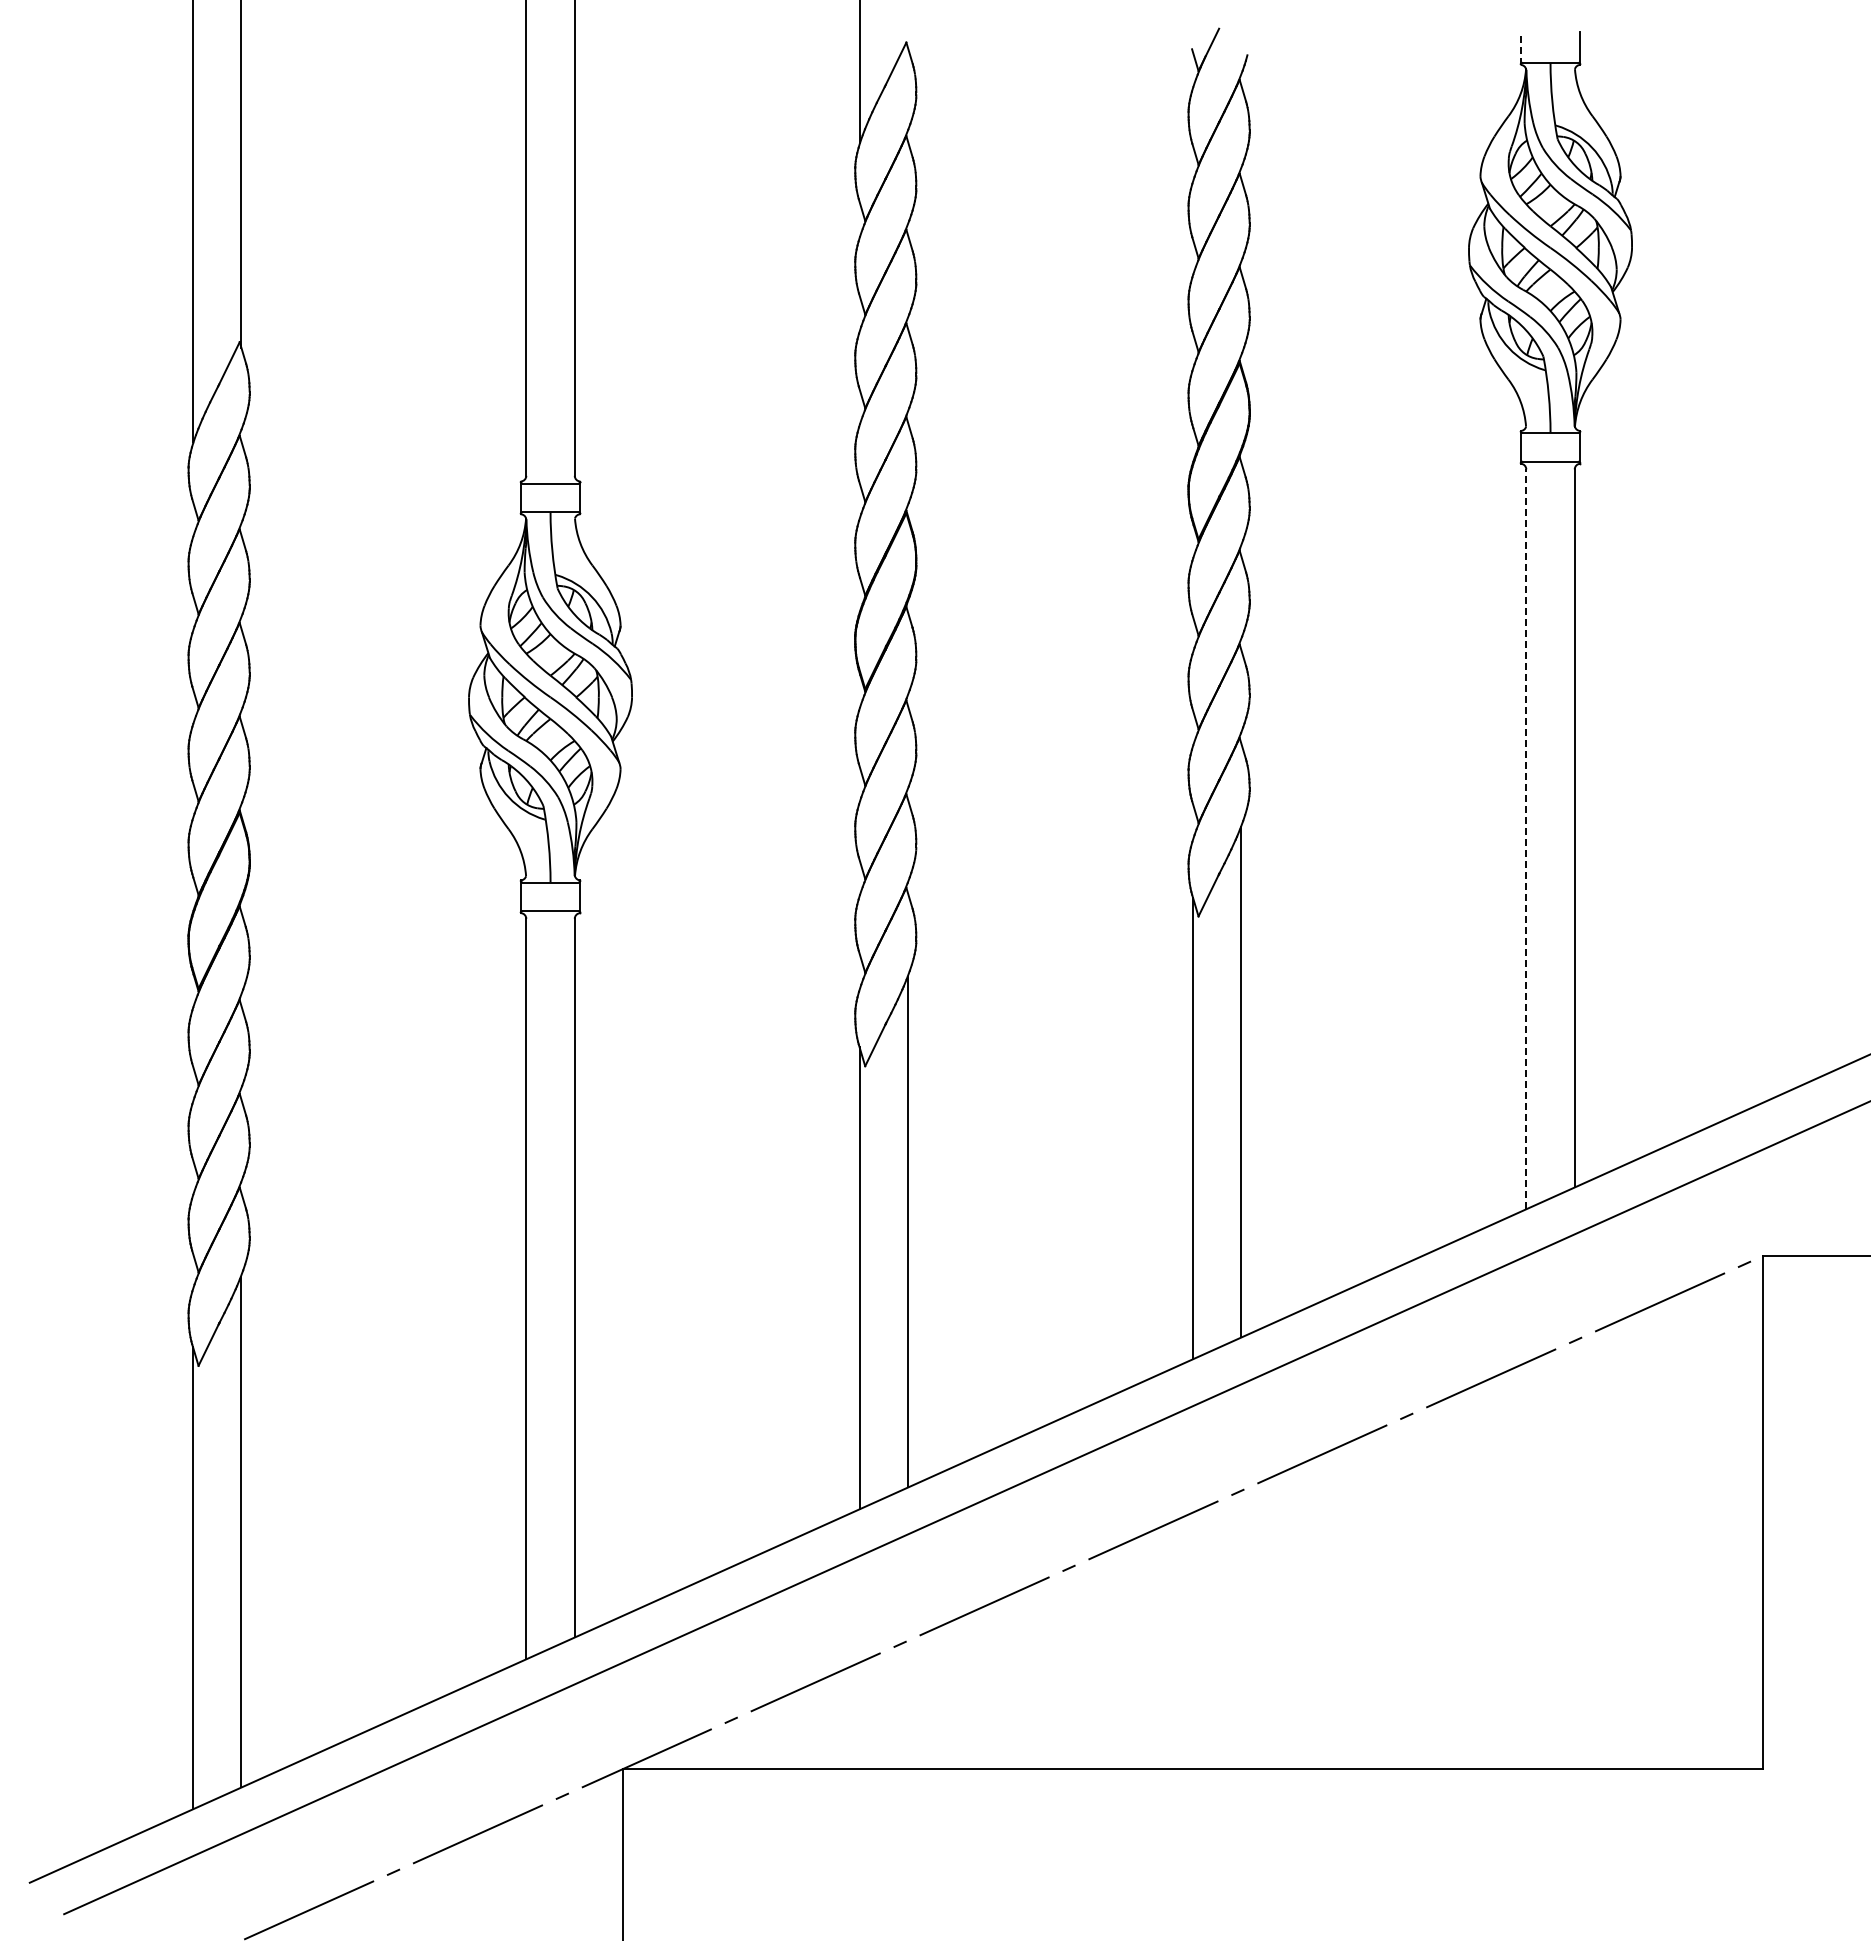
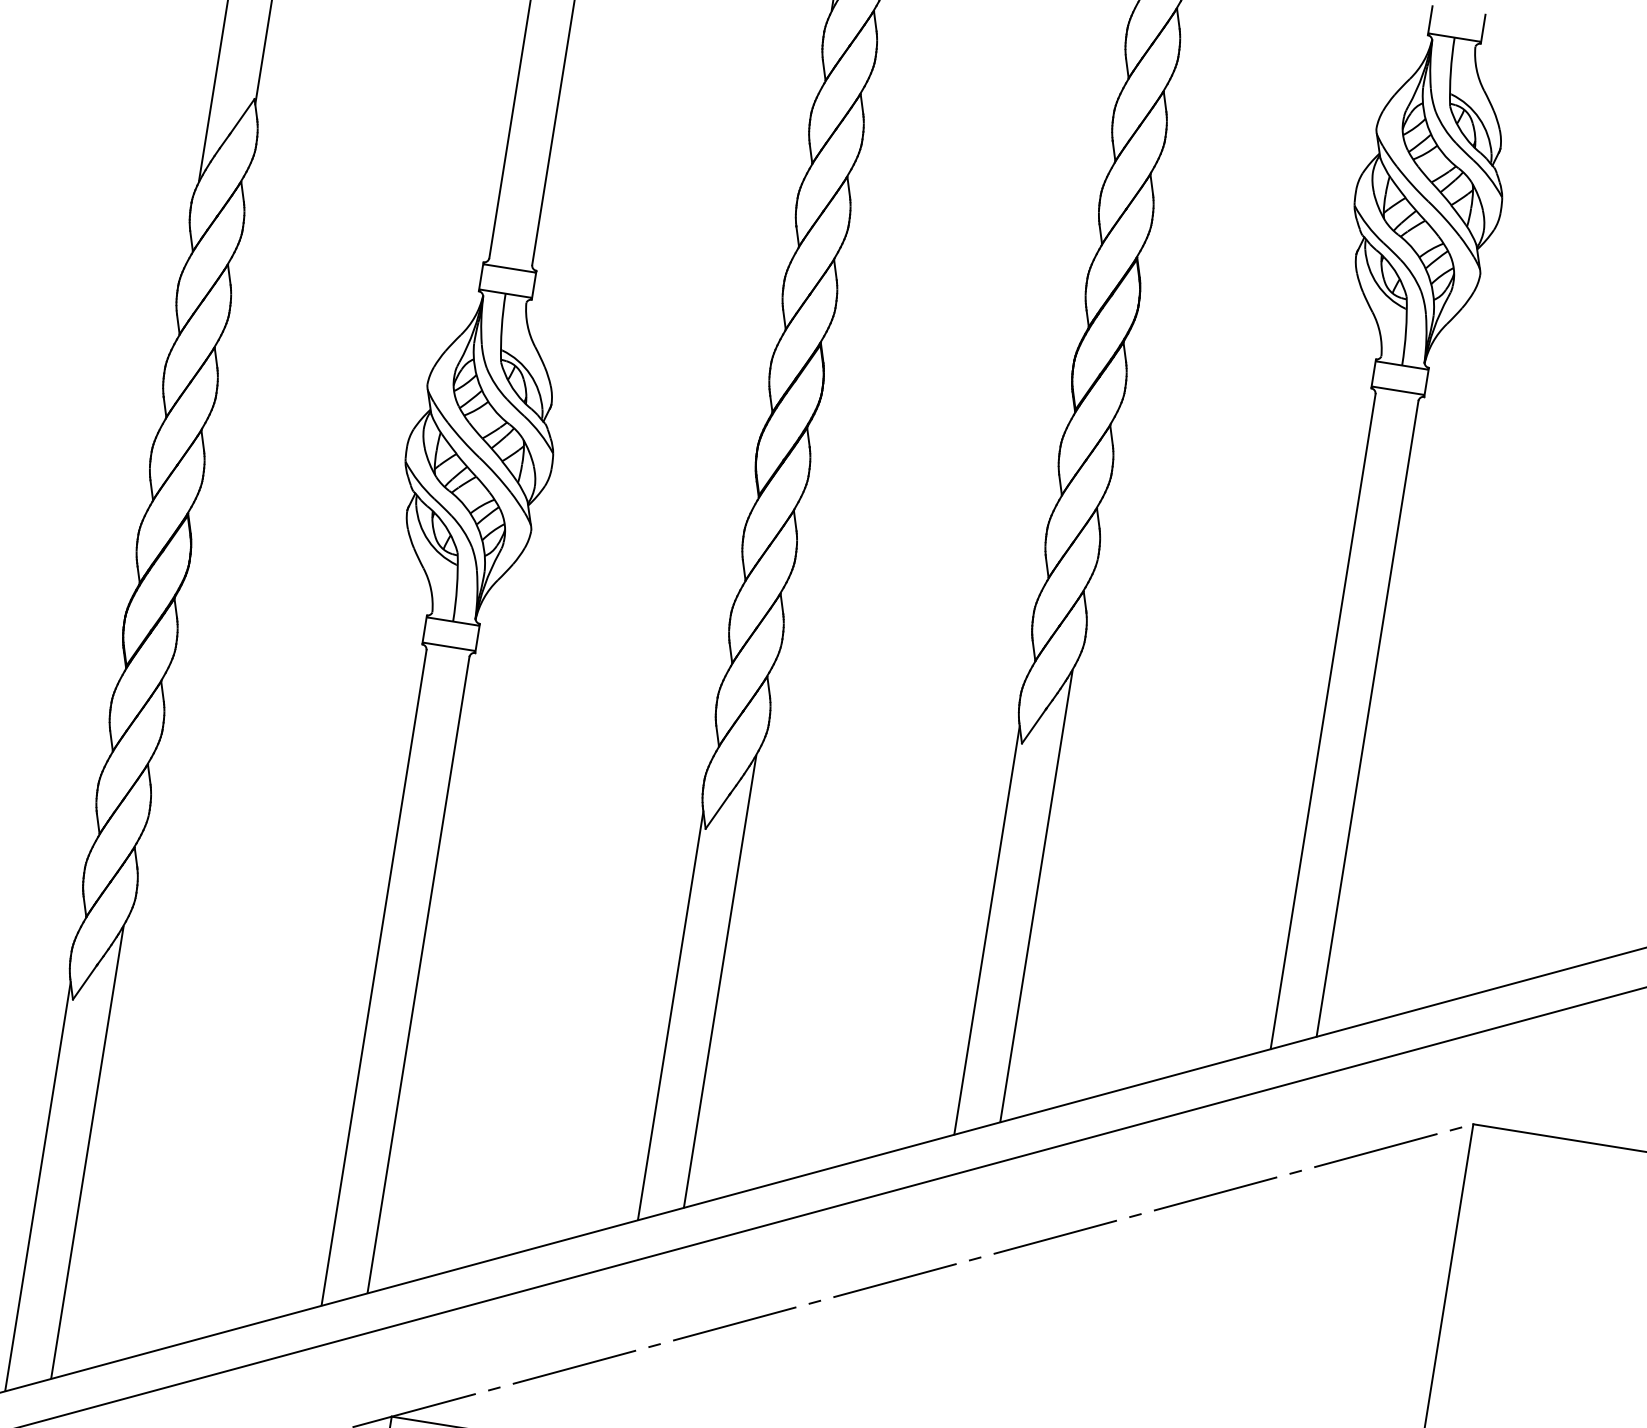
line: (1520, 48) -> (1430, 20), dashed -> solid
line: (1526, 838) -> (1323, 721), dashed -> solid

